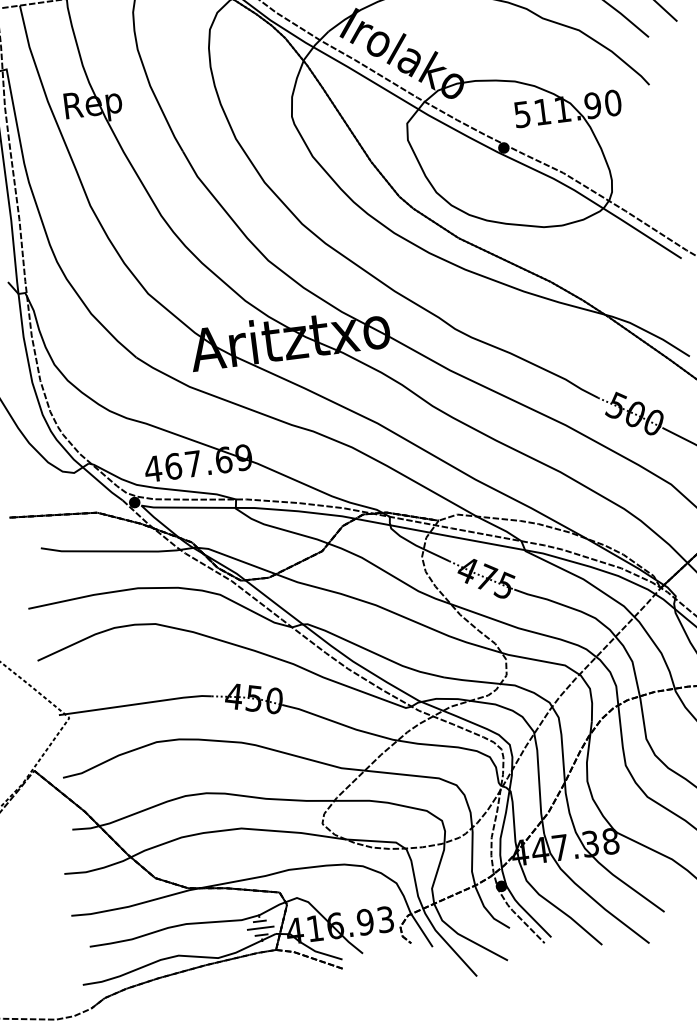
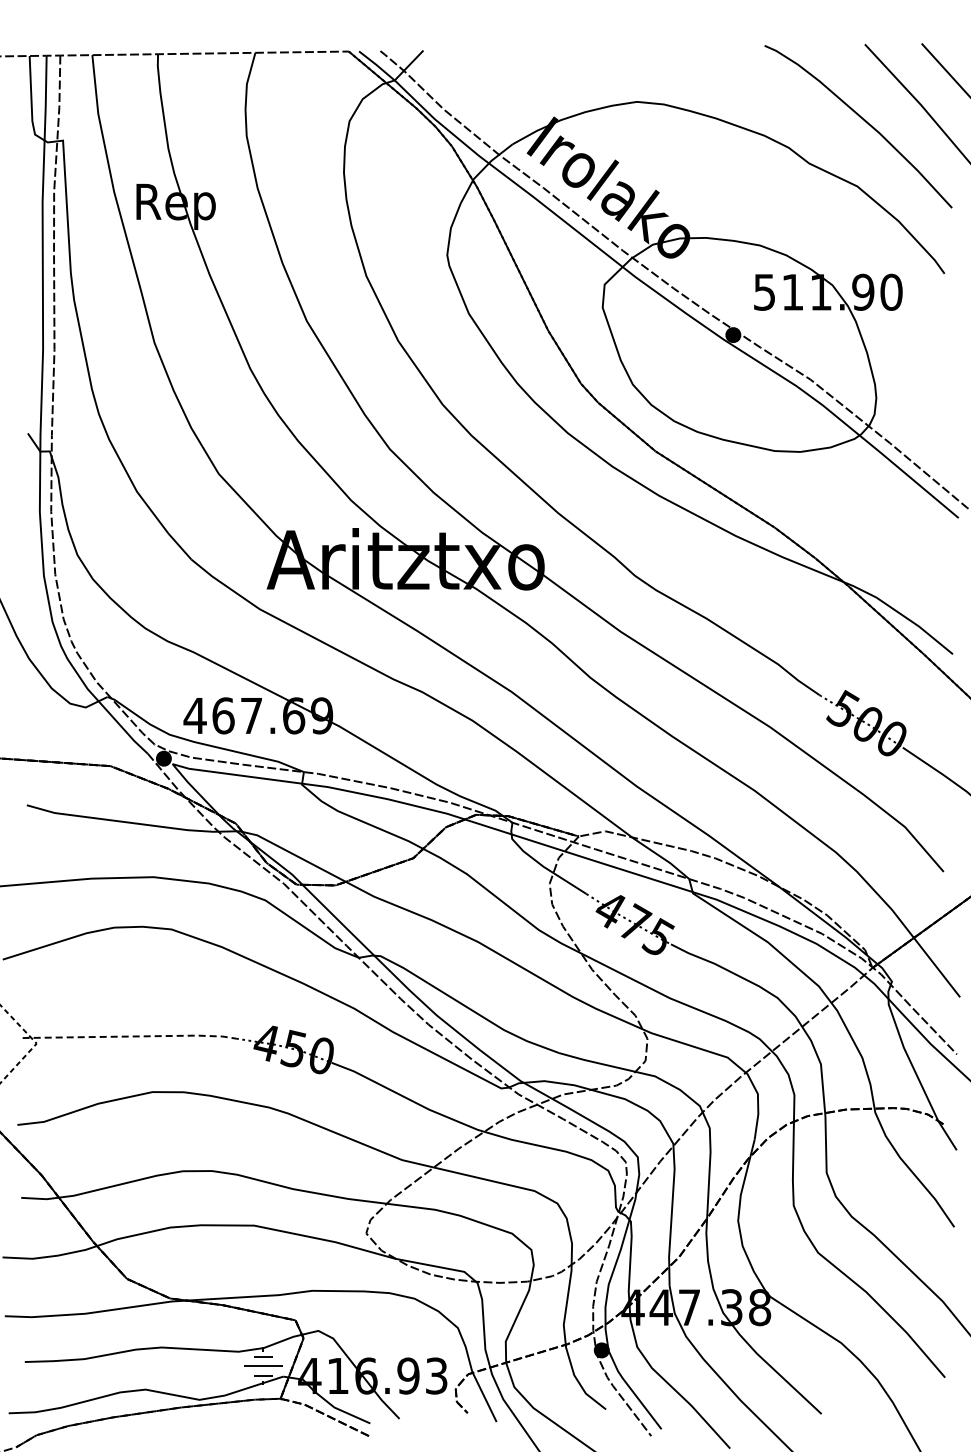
line: (136, 704) -> (131, 1036), solid -> dashed

